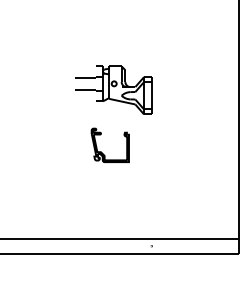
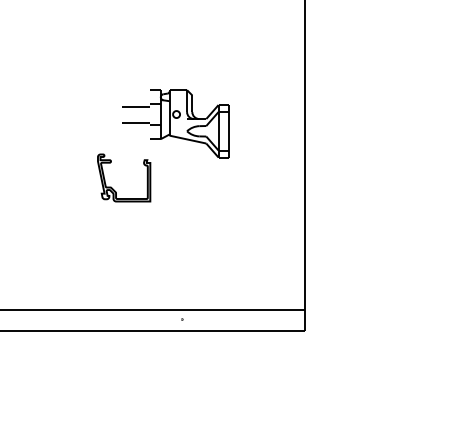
part: (113, 90) -> (175, 123), moved

